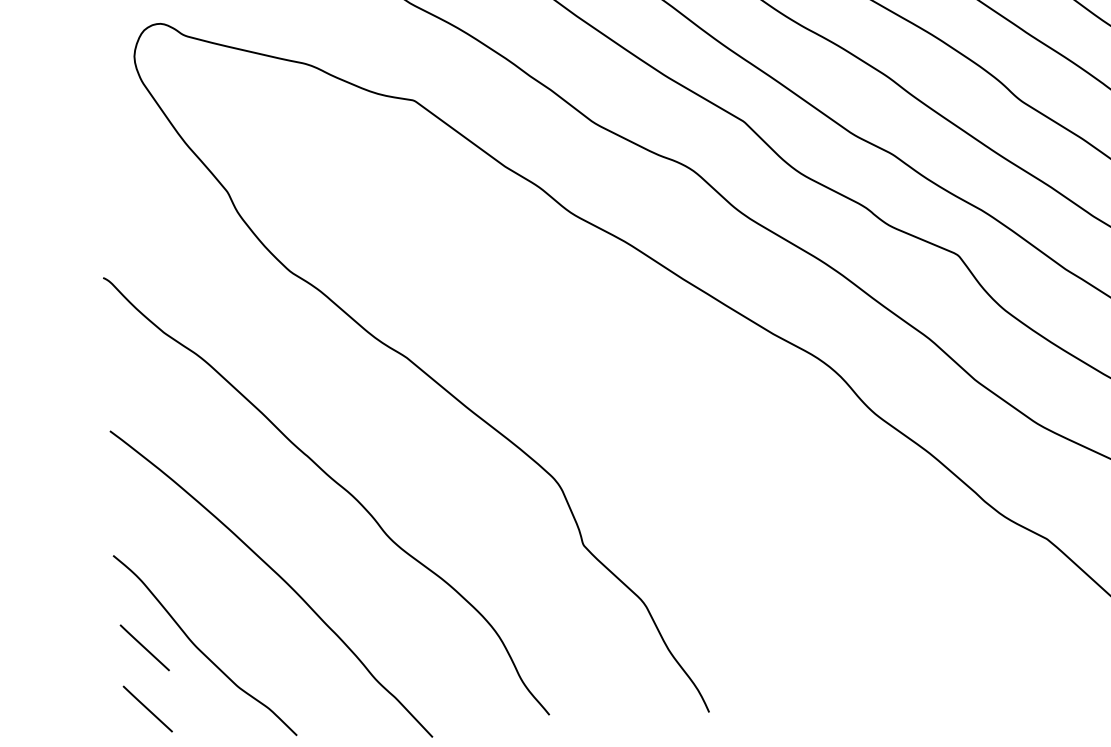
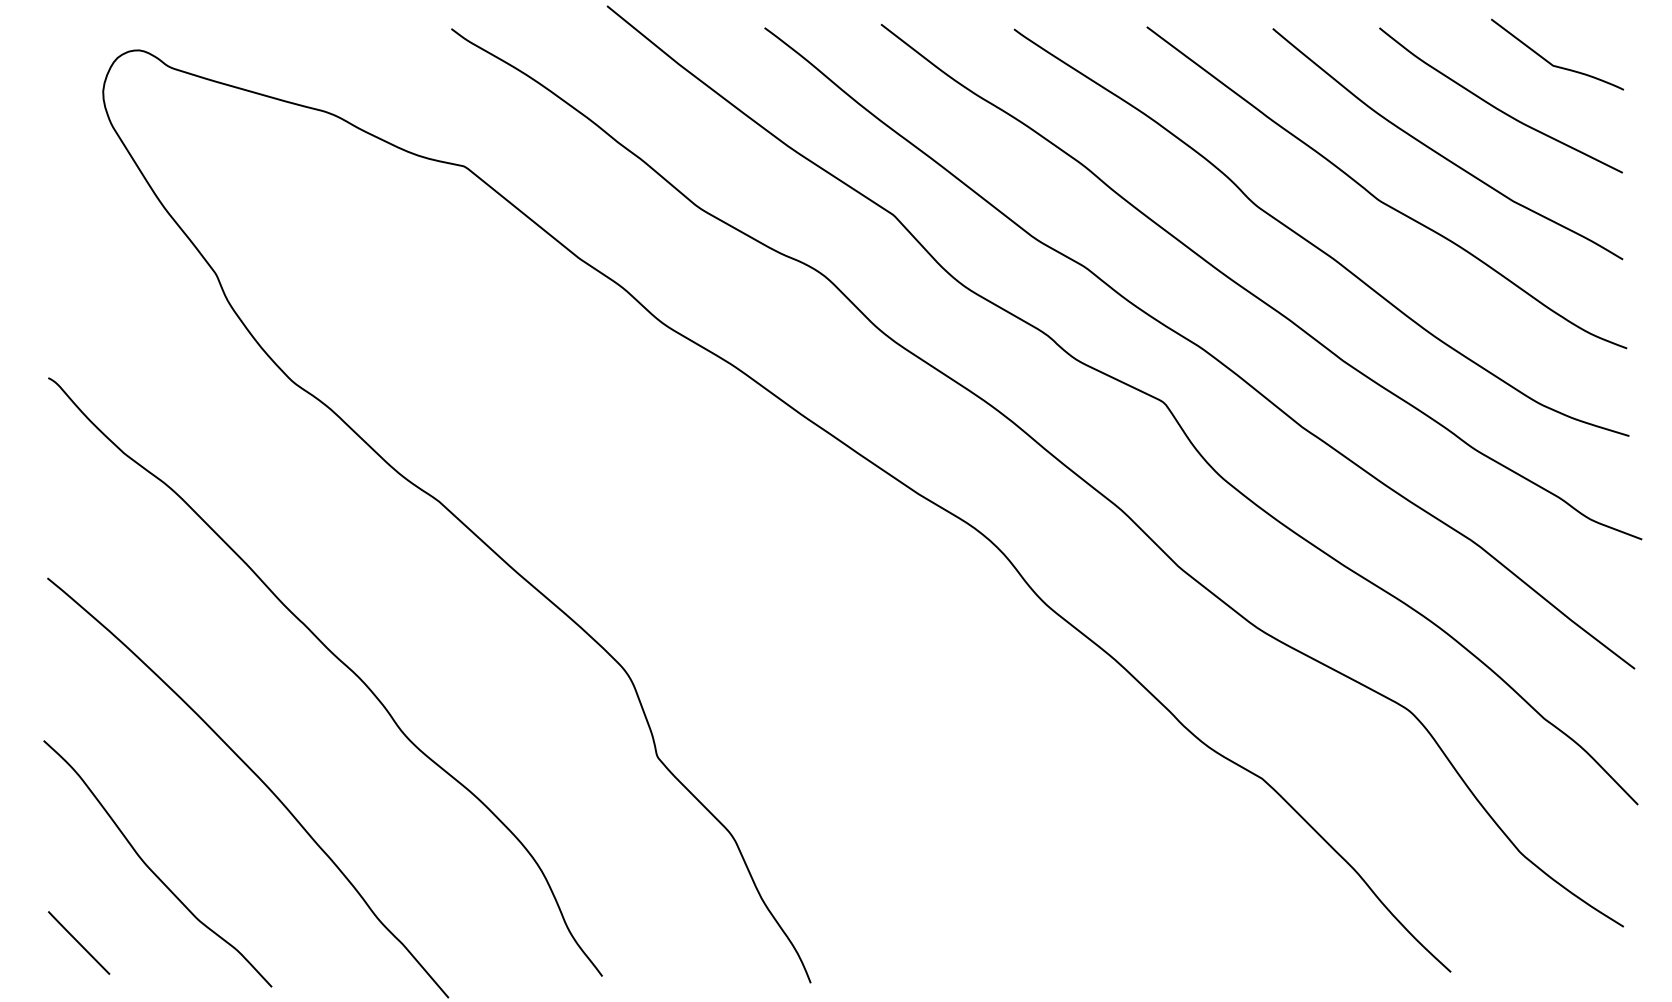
line: (145, 647) -> (79, 862), removed

